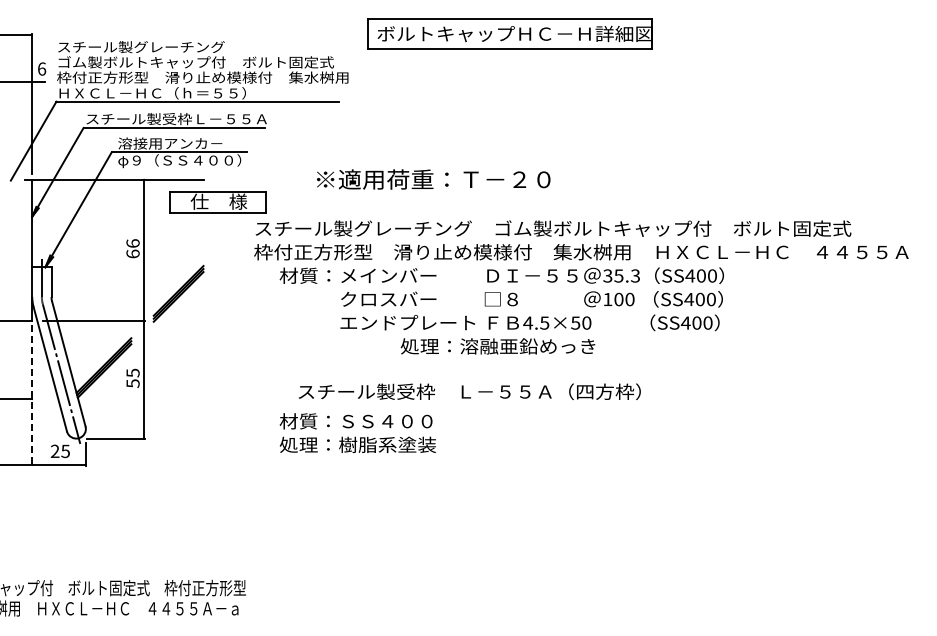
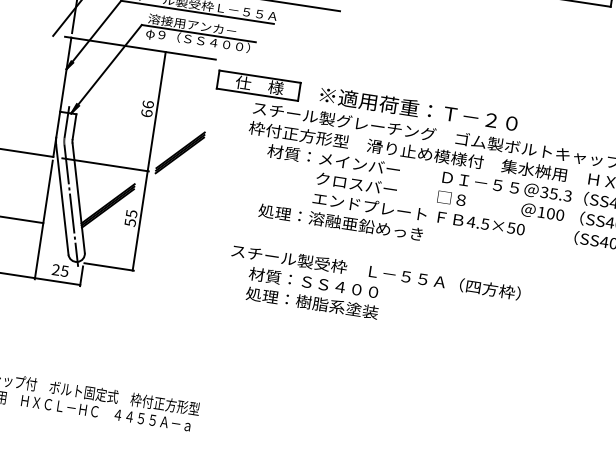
text: (433, 179) -> (418, 109), moved
part: (217, 202) -> (258, 85), moved
text: (497, 346) -> (340, 222), moved
text: (469, 391) -> (376, 271), moved
line: (32, 396) -> (43, 220), dashed -> solid

